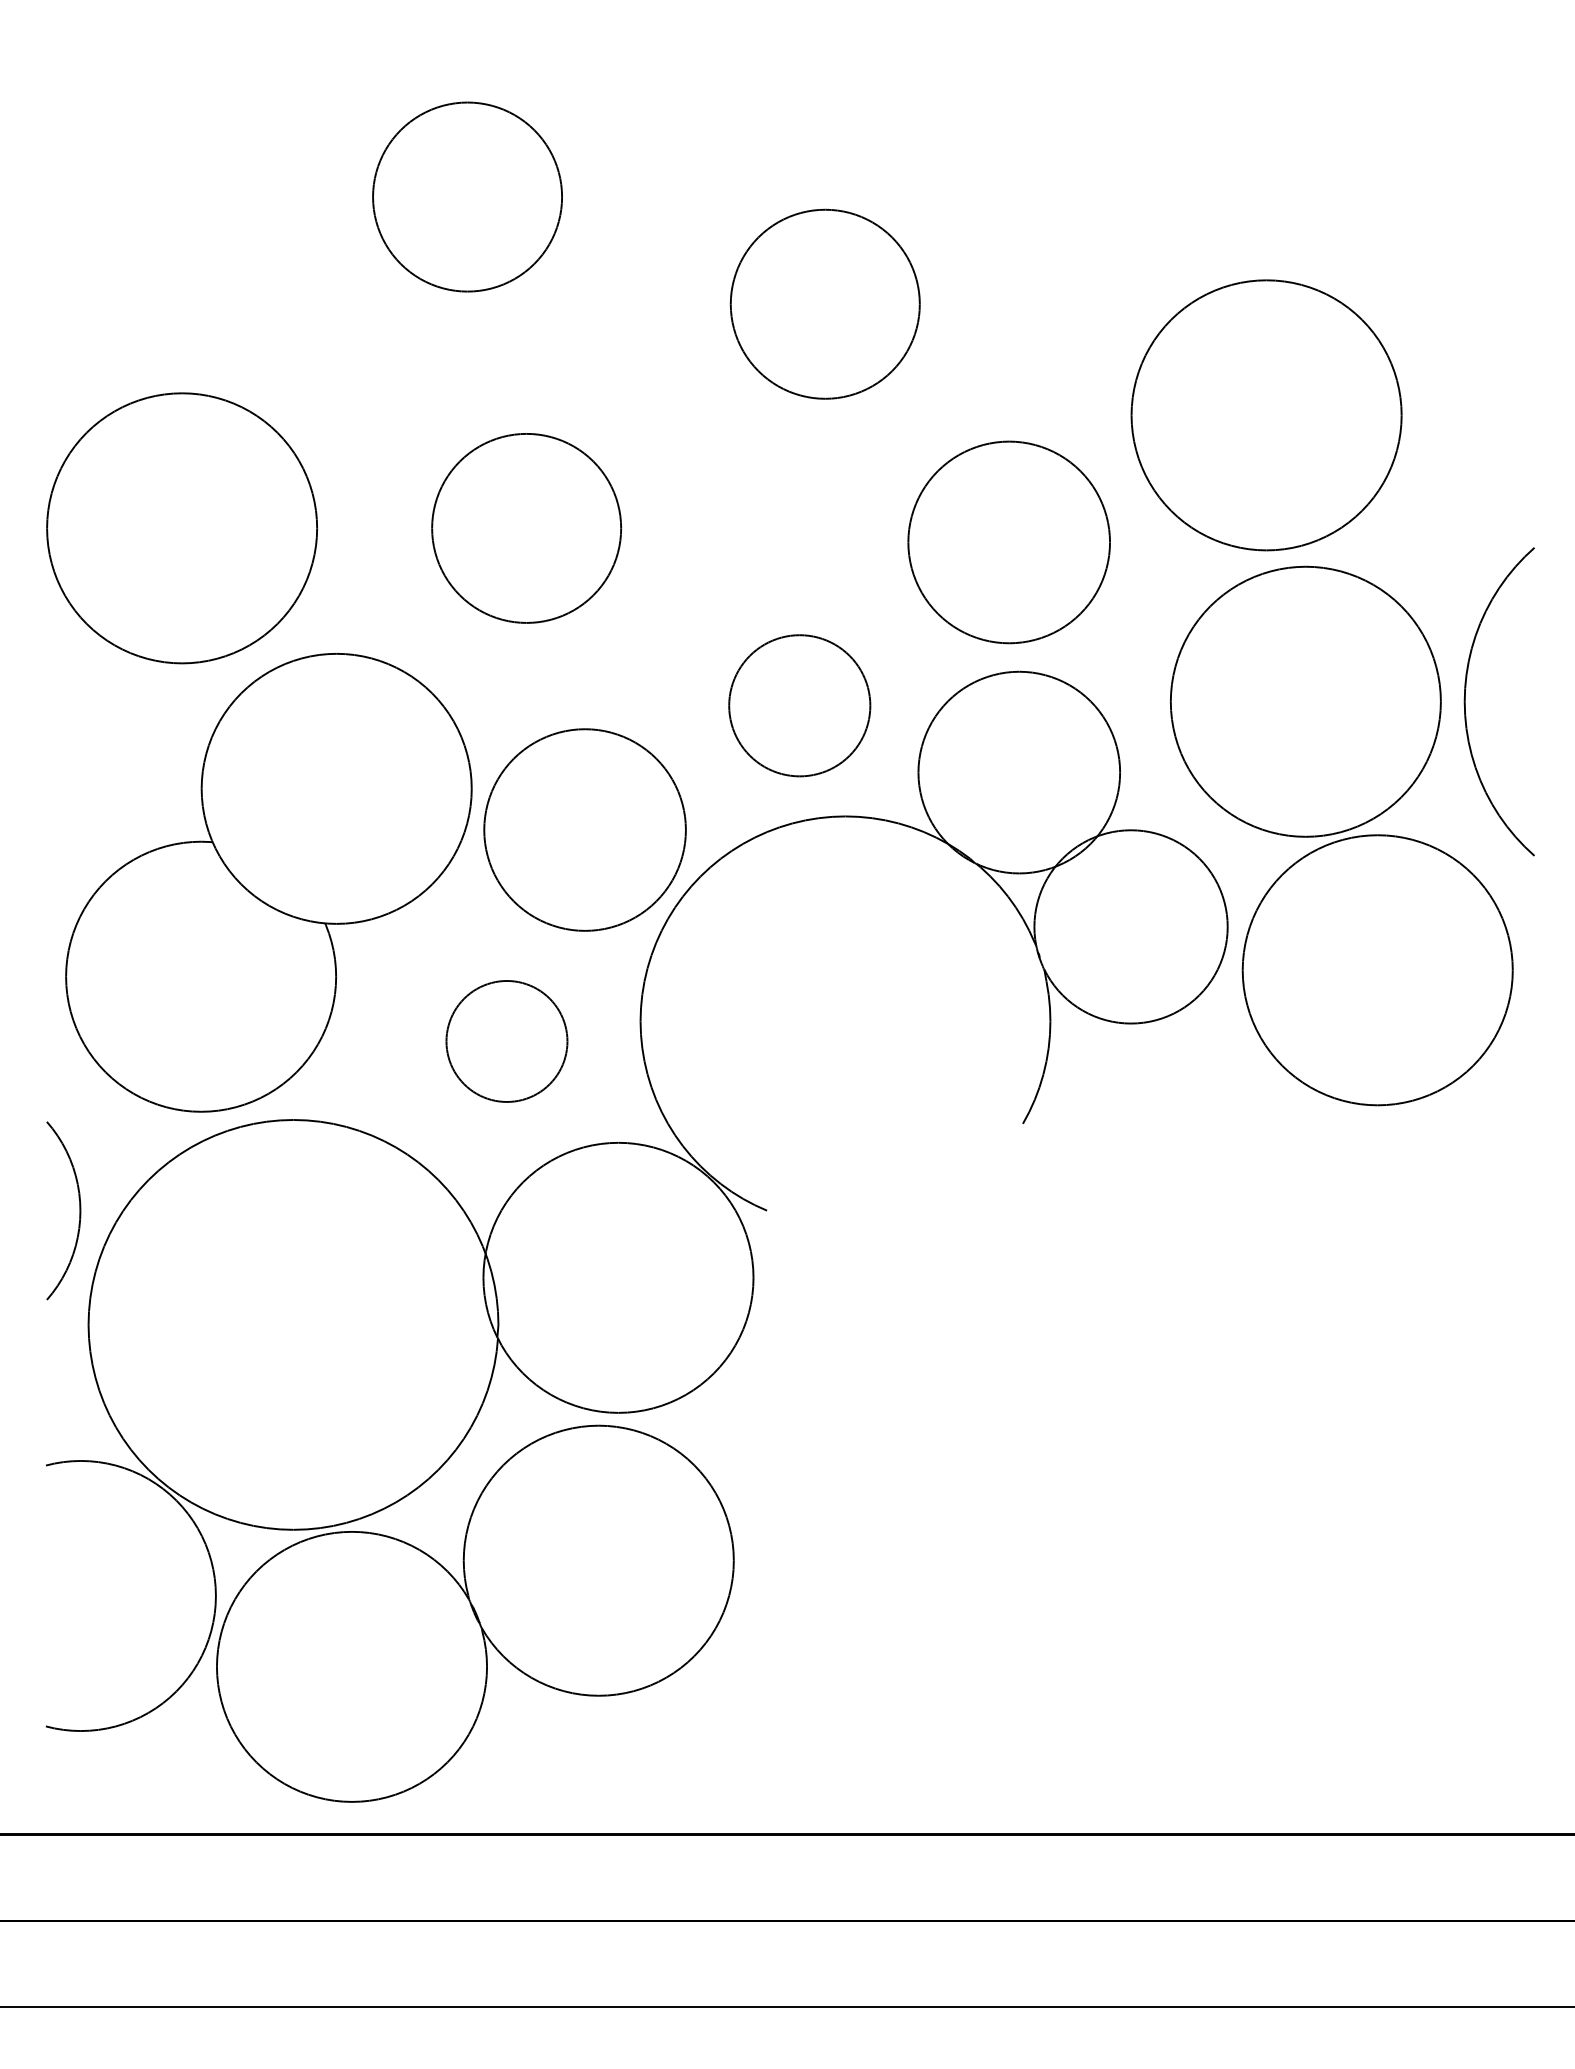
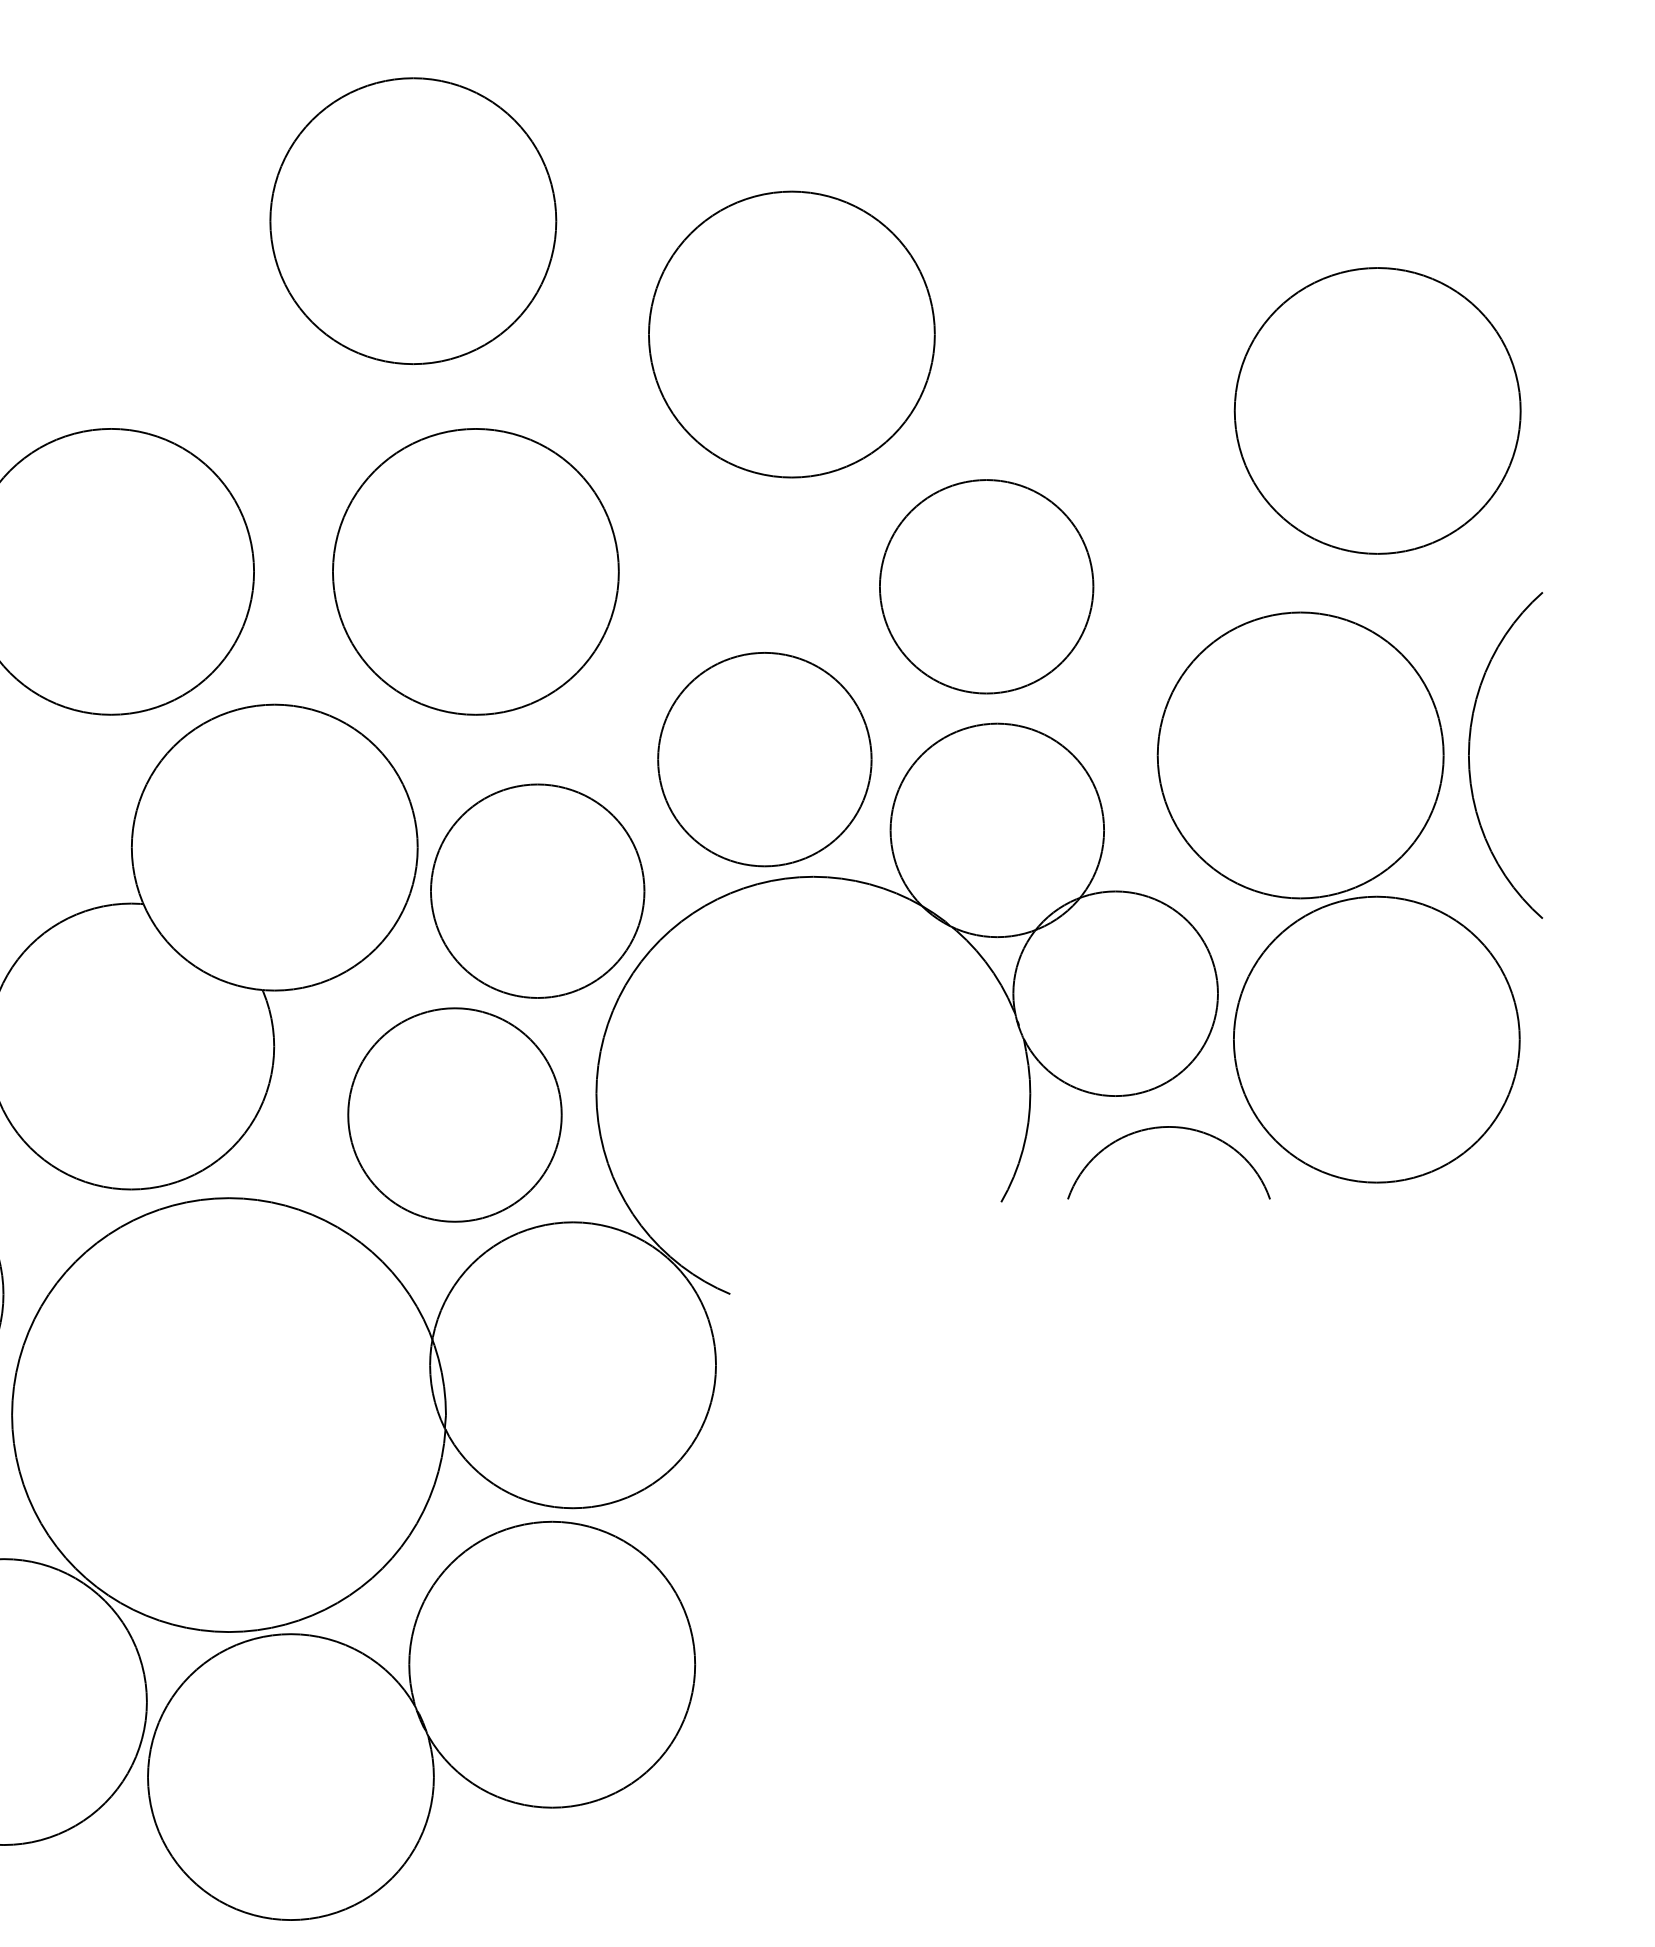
part: (467, 196) -> (413, 220), size x1.43
part: (825, 304) -> (792, 334), size x1.43
part: (1266, 415) -> (1377, 411), moved
part: (526, 528) -> (475, 572), size x1.43
part: (799, 705) -> (764, 759), size x1.43
part: (506, 1041) -> (454, 1115), size x1.67
part: (1181, 1053) -> (1169, 1127), added

